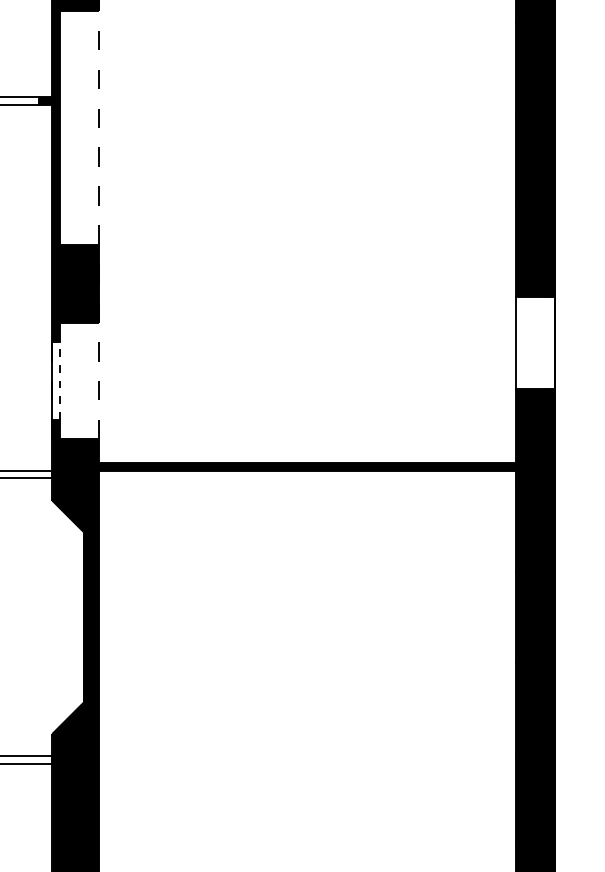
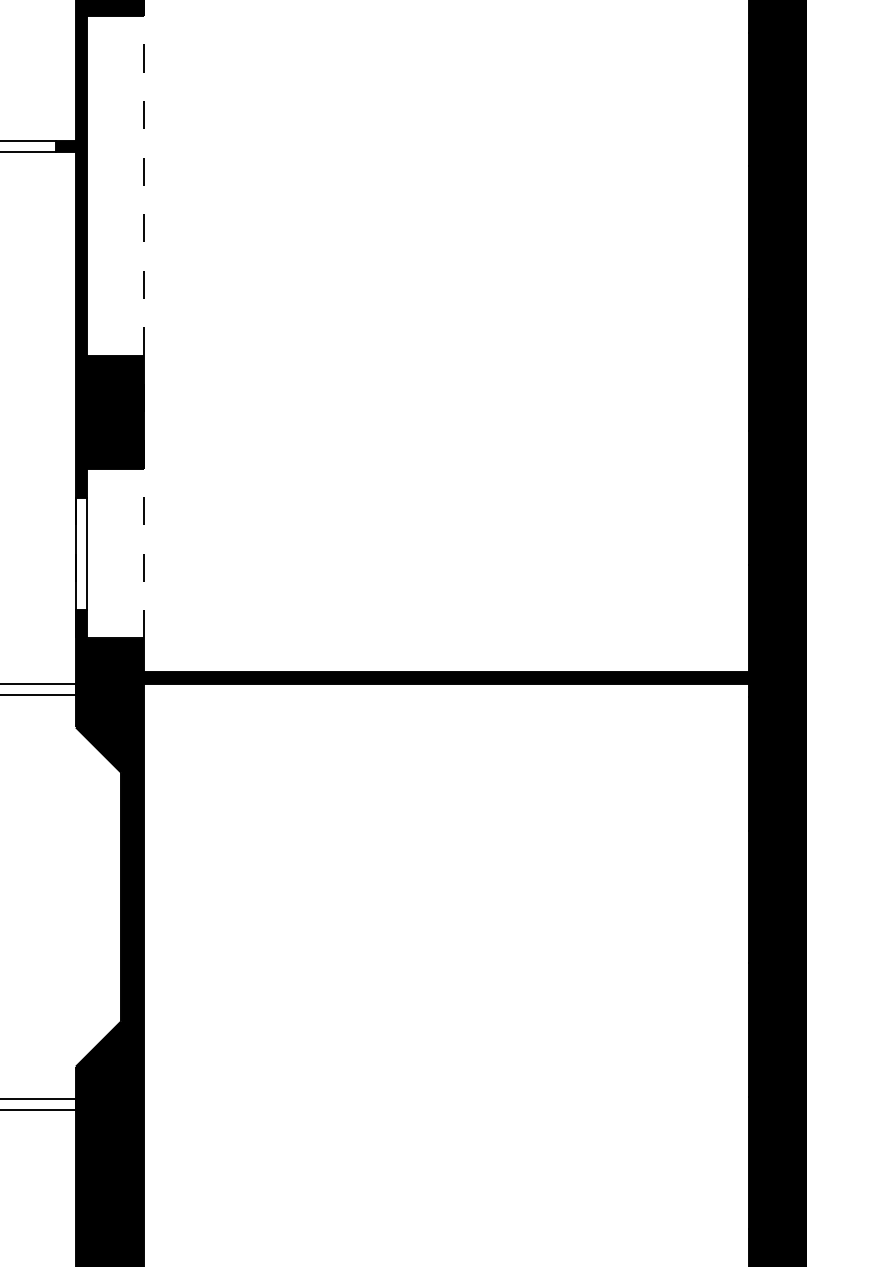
fill: (534, 342) -> (776, 497), added
line: (60, 381) -> (87, 554), dashed -> solid

